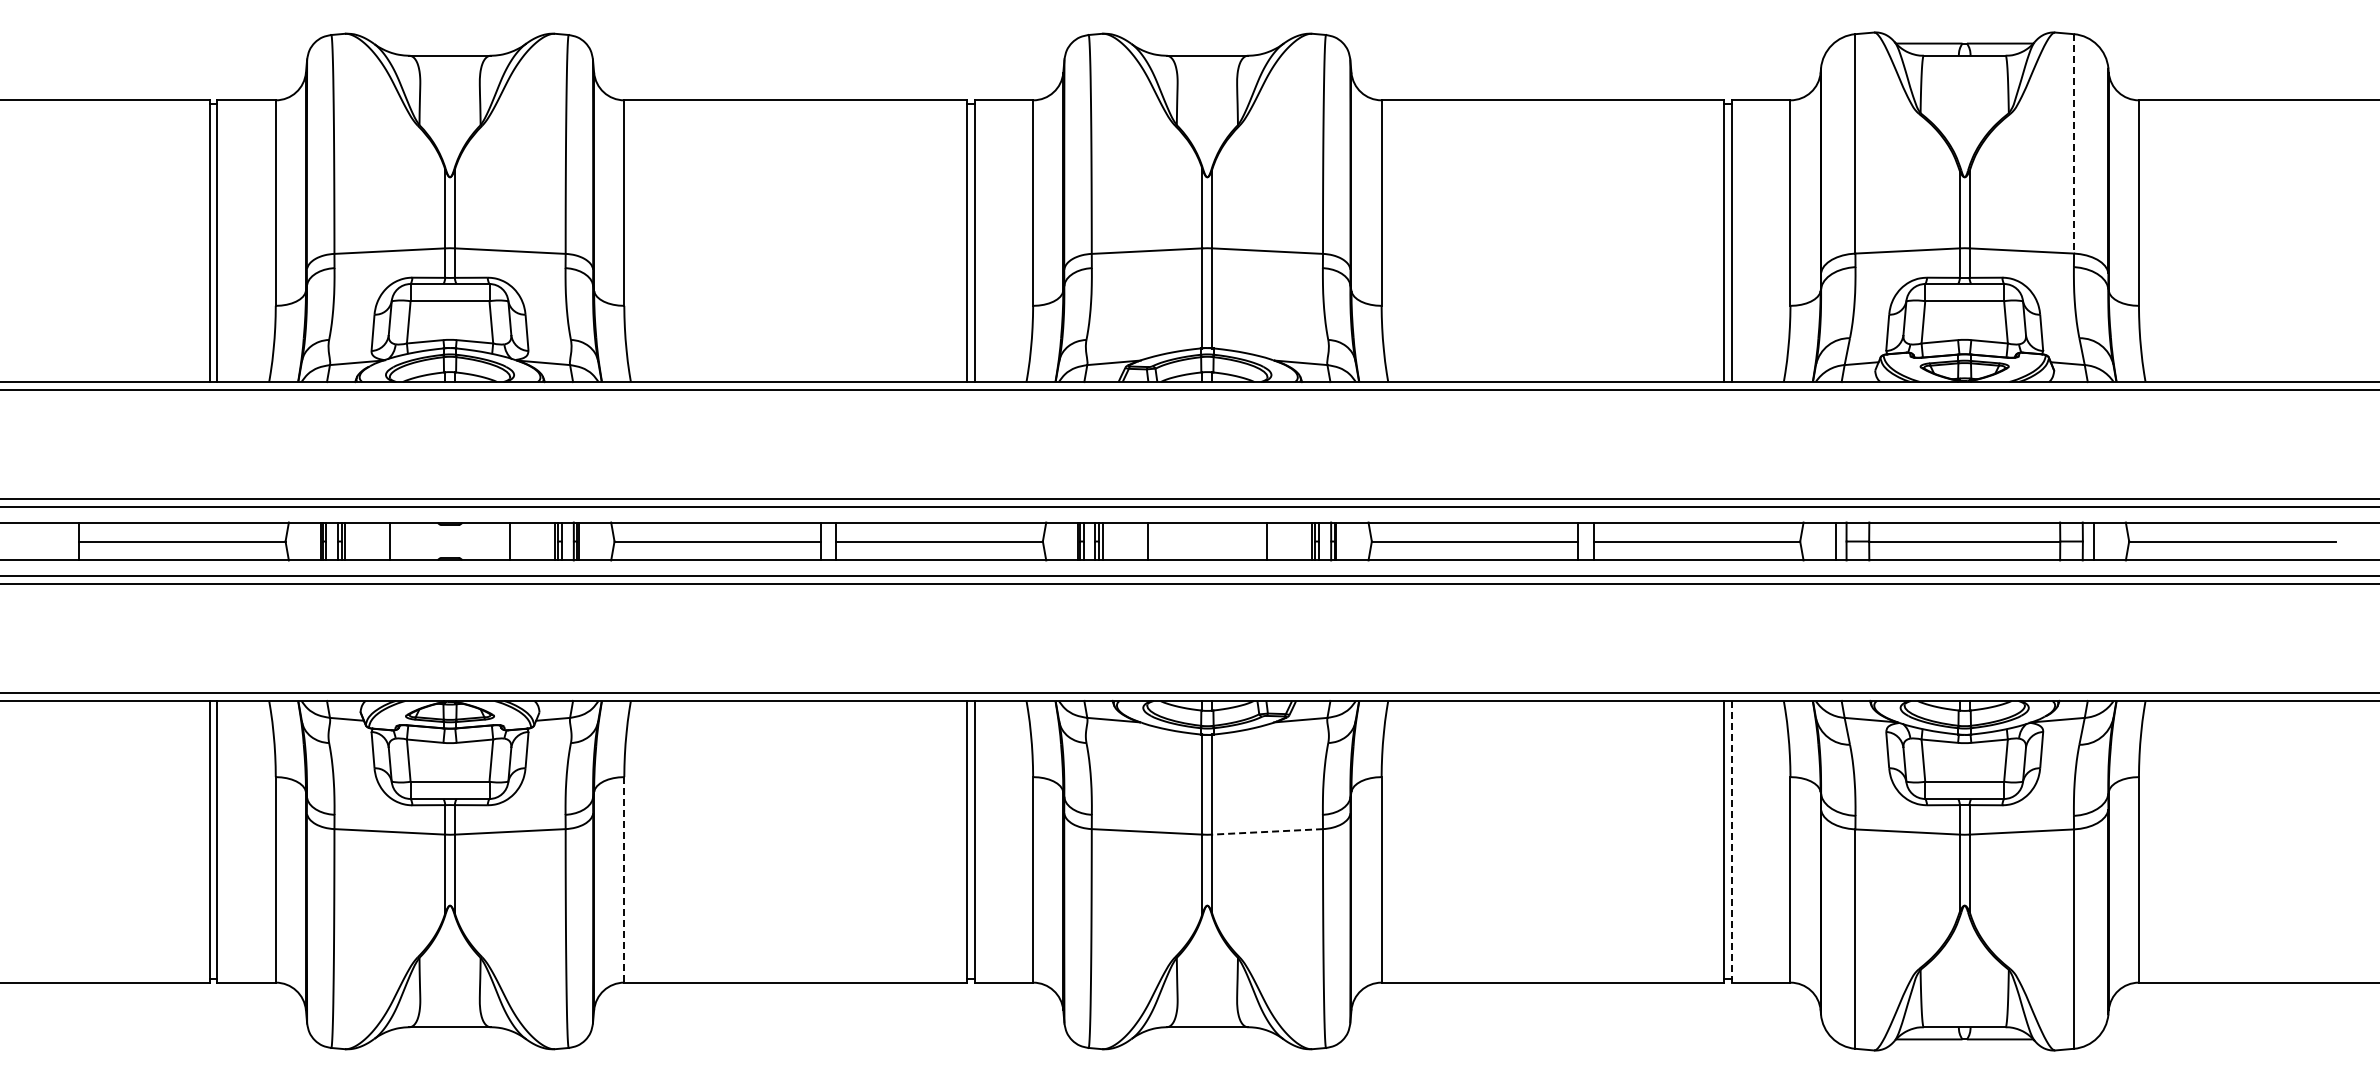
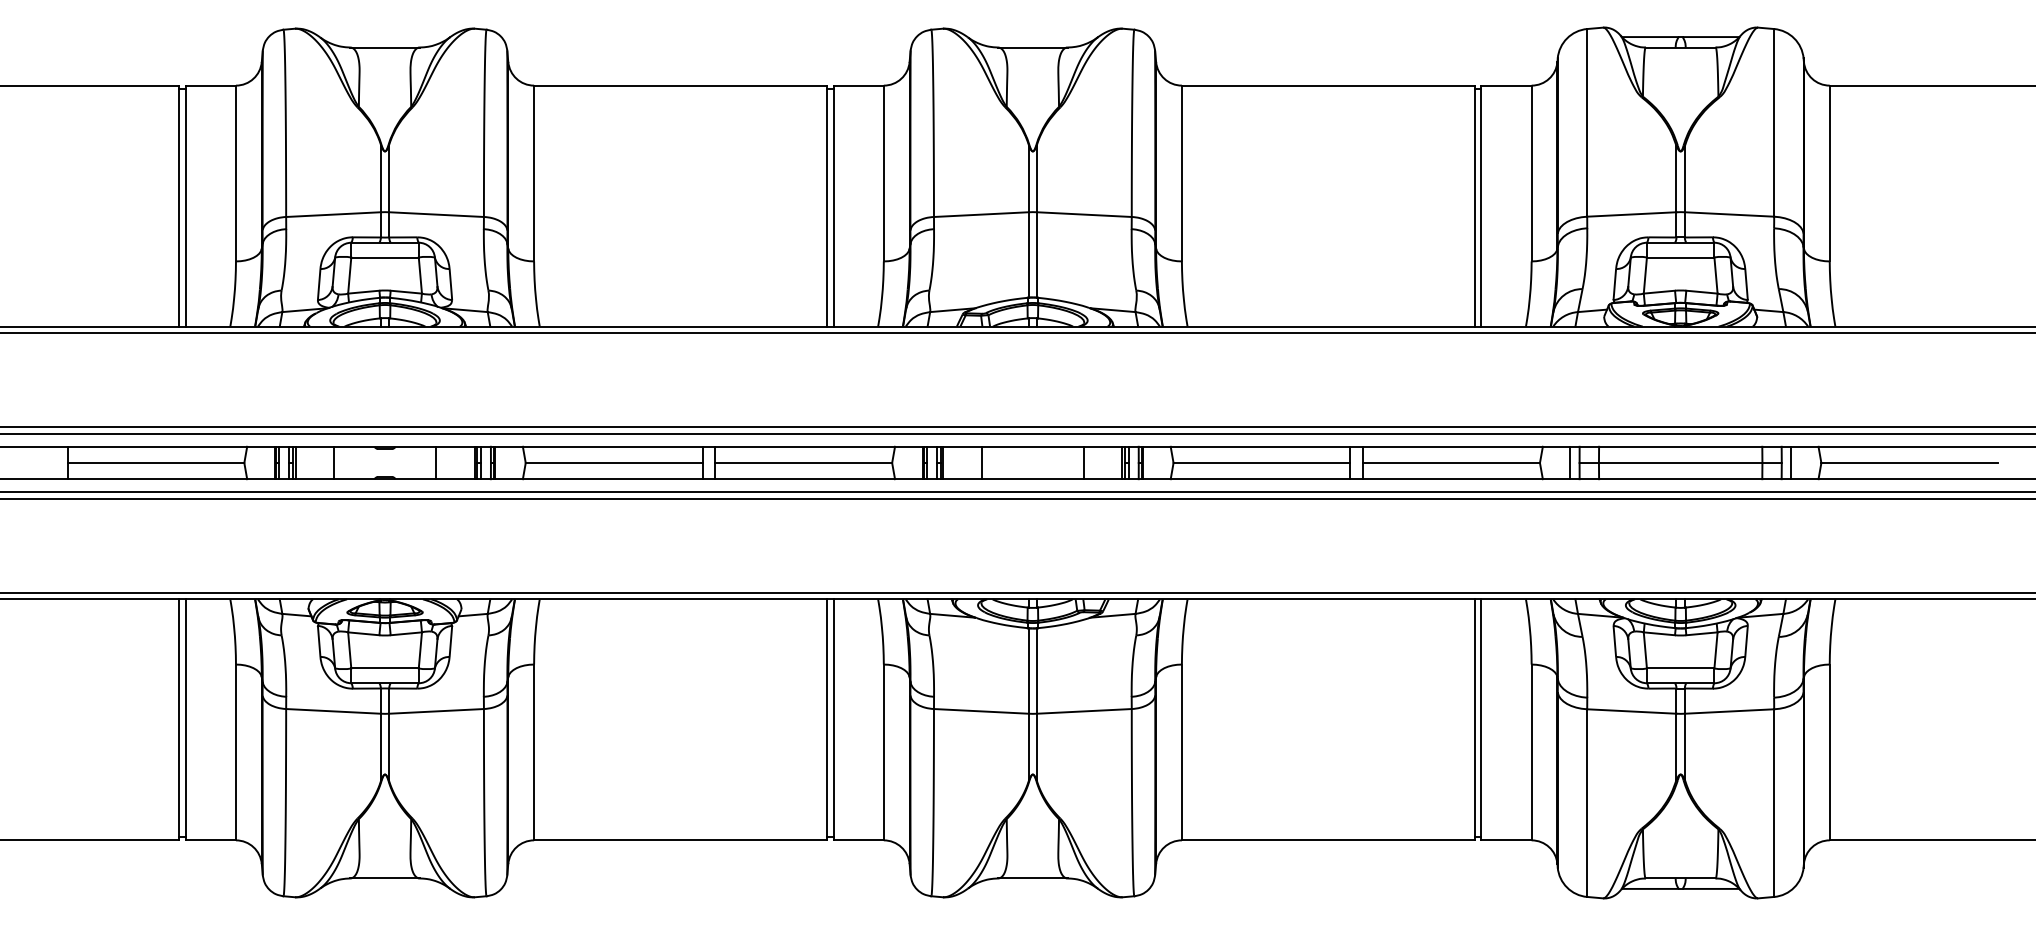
line: (2074, 143) -> (1774, 122), dashed -> solid
line: (1267, 831) -> (1084, 711), dashed -> solid
line: (1731, 841) -> (1481, 719), dashed -> solid
line: (624, 879) -> (534, 752), dashed -> solid

